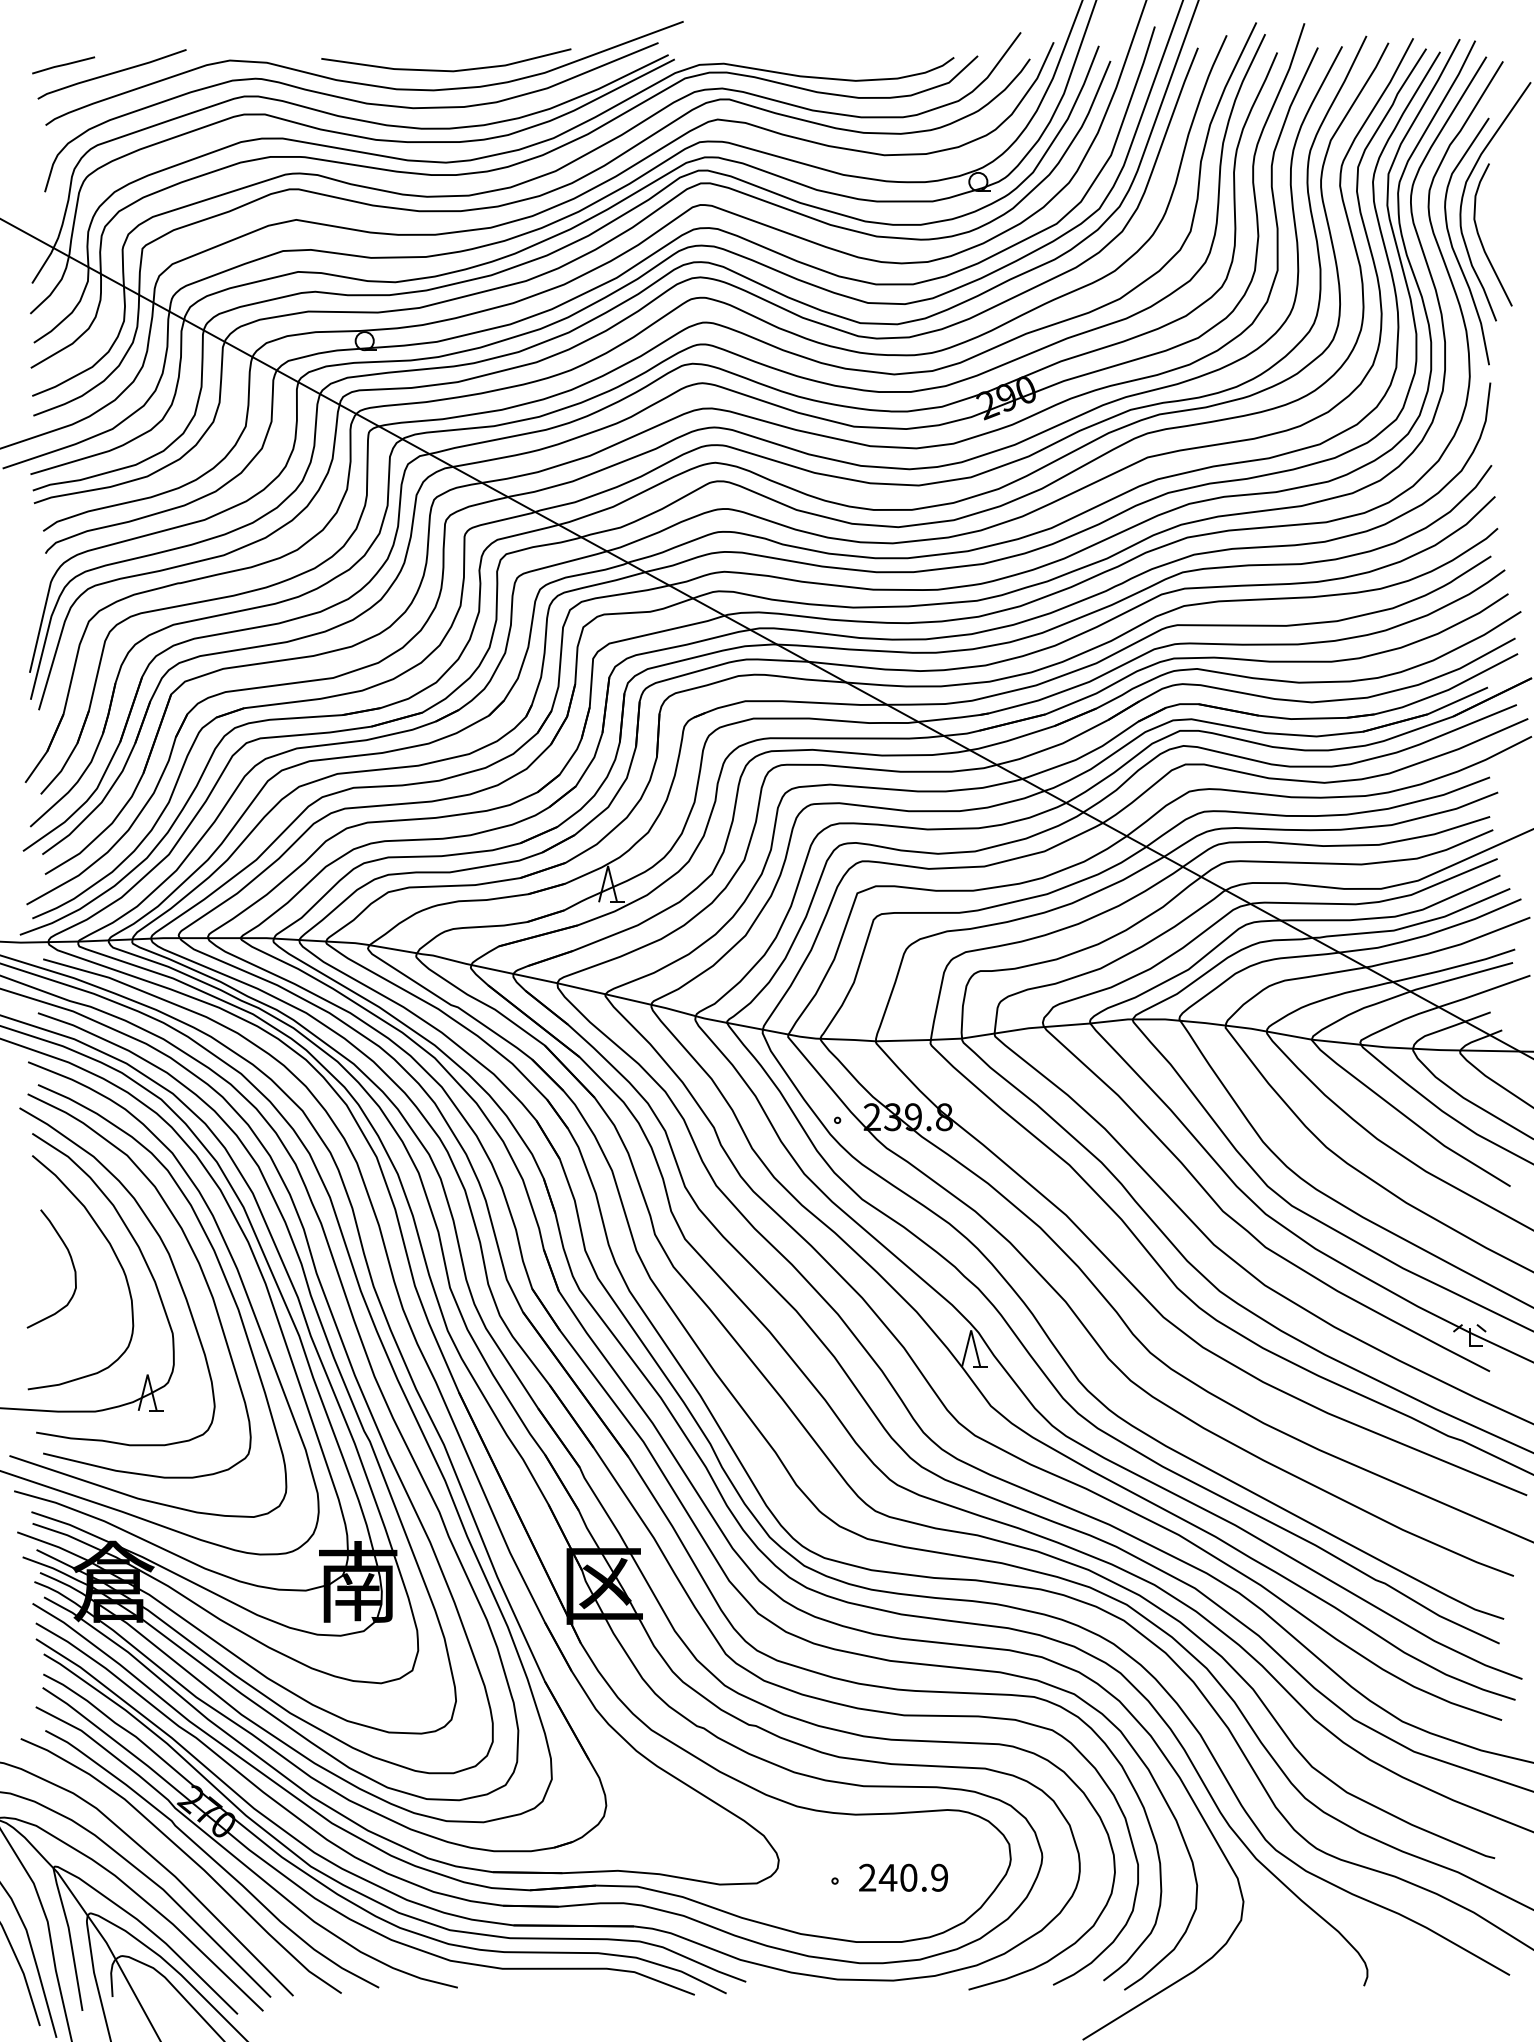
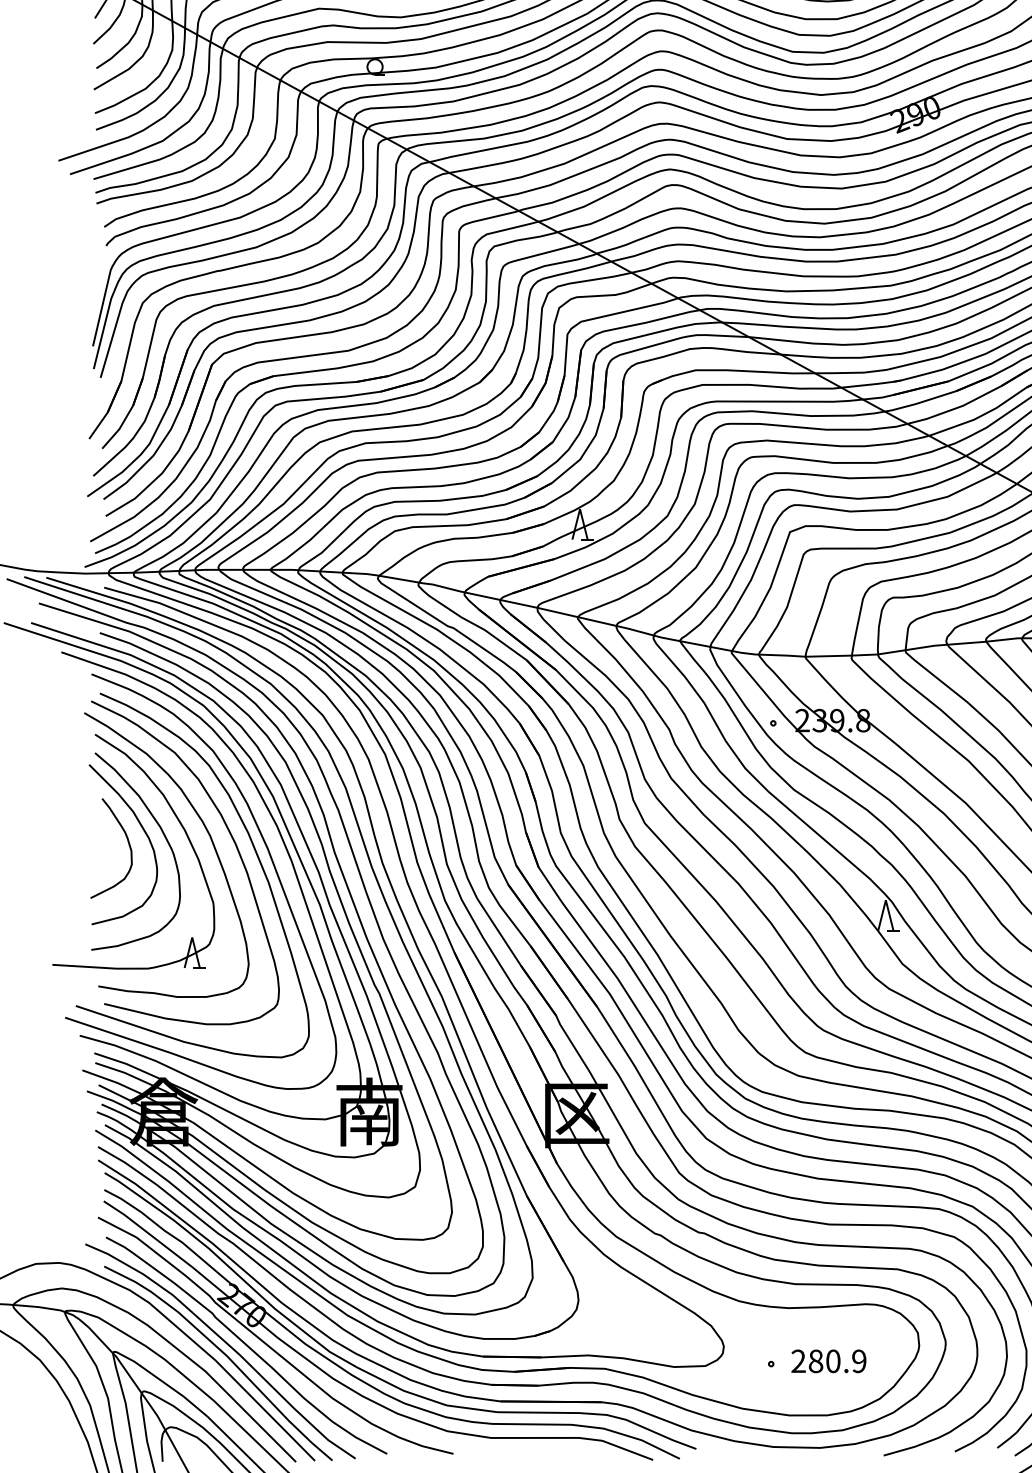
curve: (90, 1249) -> (144, 832), added
curve: (187, 1871) -> (225, 1356), added
text: (887, 1877) -> (815, 1361), 240.9 -> 280.9

